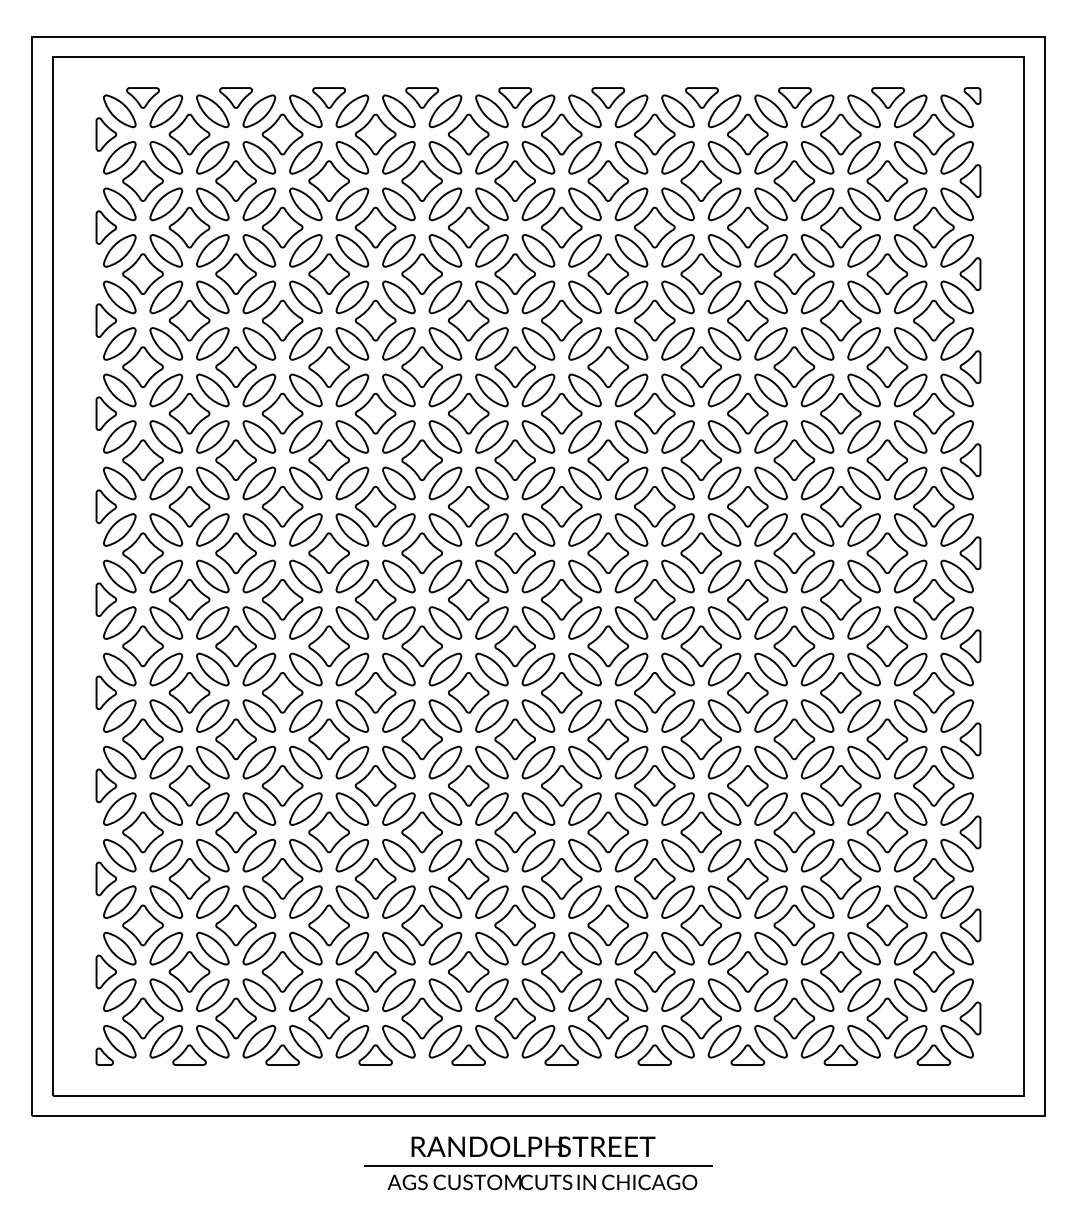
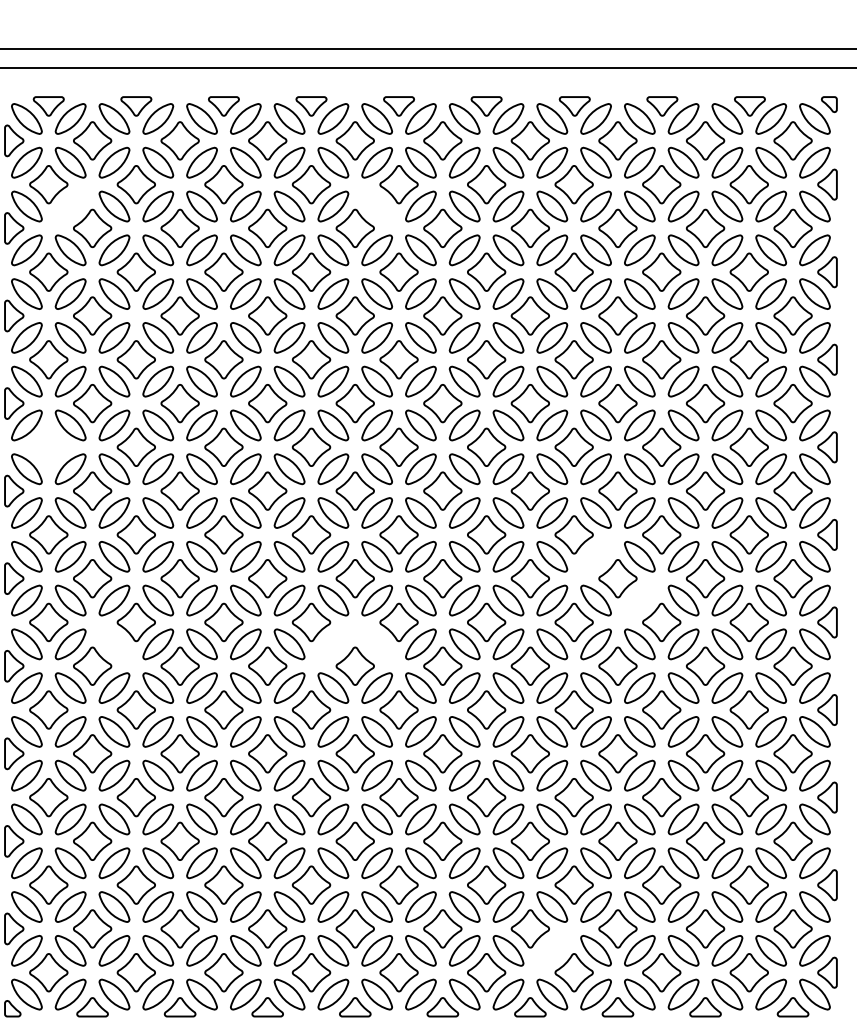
part: (166, 204) -> (70, 206), removed
part: (491, 204) -> (376, 206), removed
part: (142, 459) -> (48, 446), removed
part: (724, 576) -> (596, 556), removed
part: (770, 622) -> (639, 600), removed
part: (212, 669) -> (114, 644), removed
part: (445, 669) -> (333, 644), removed
part: (491, 669) -> (376, 644), removed
part: (677, 995) -> (551, 951), removed

